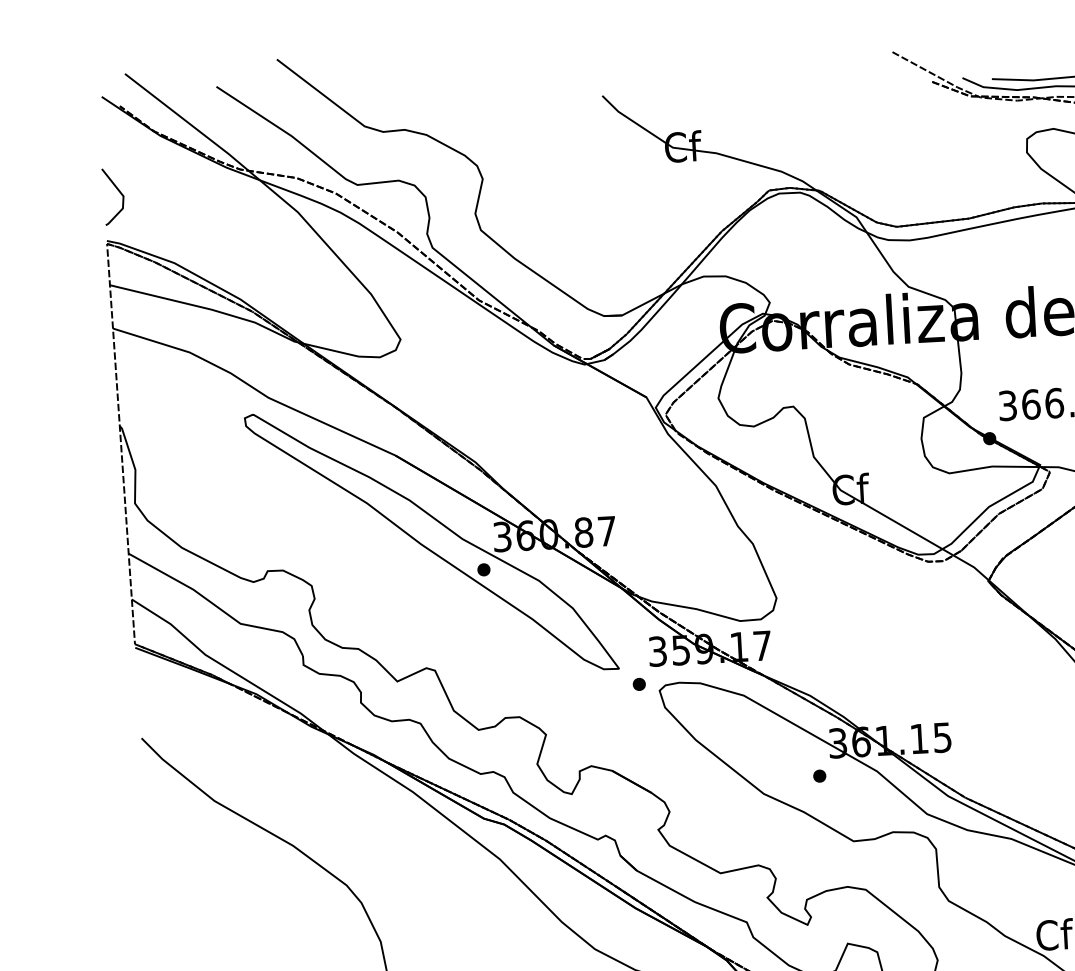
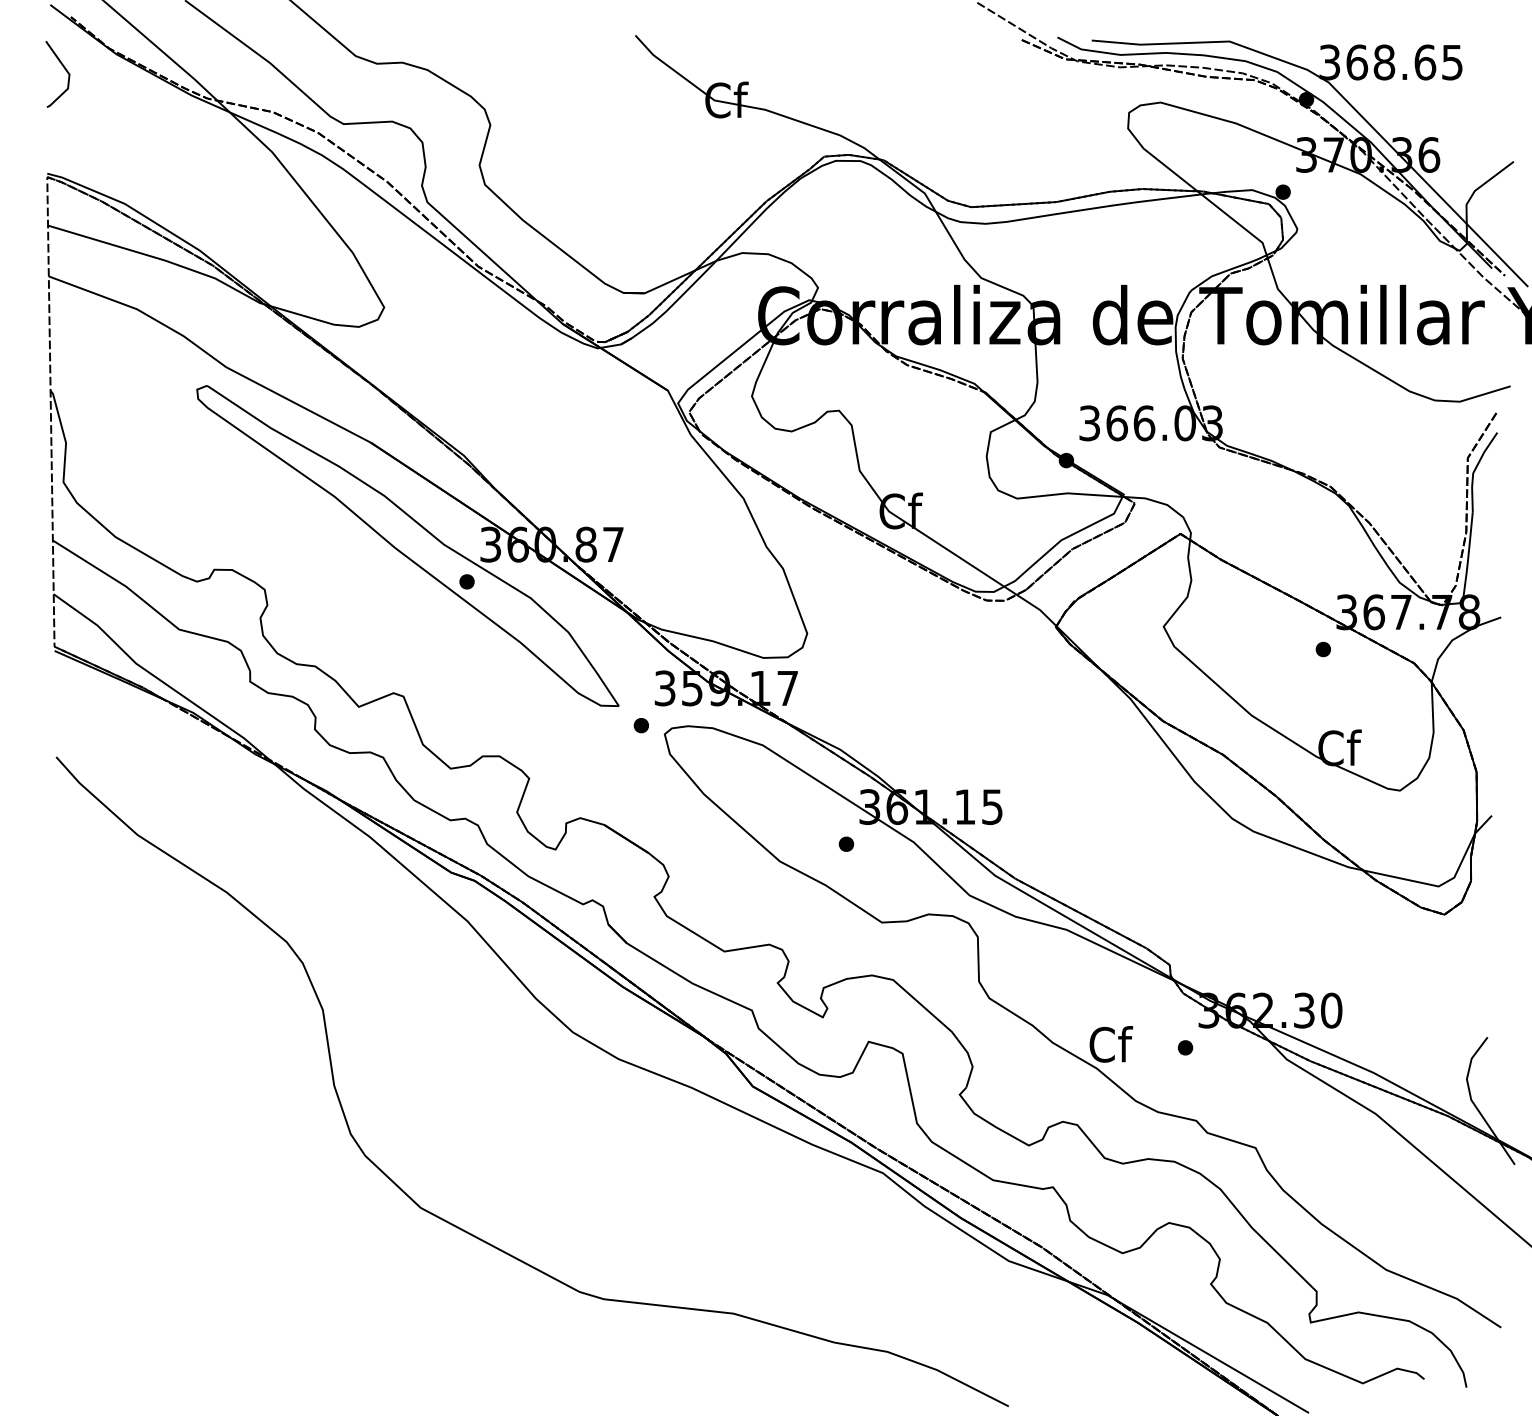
line: (119, 192) -> (64, 69), moved

